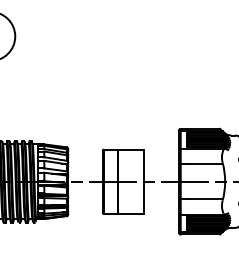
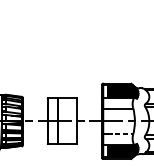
line: (204, 199) -> (120, 134), solid -> dashed

